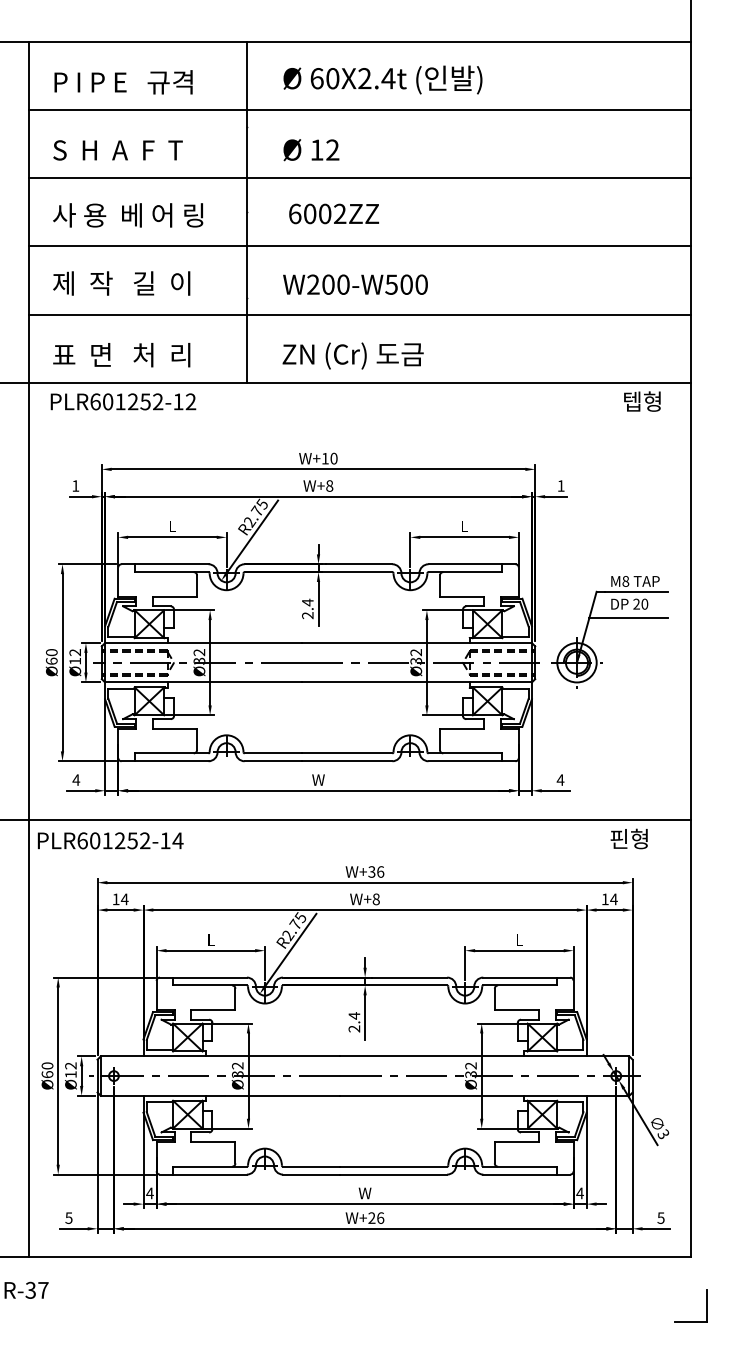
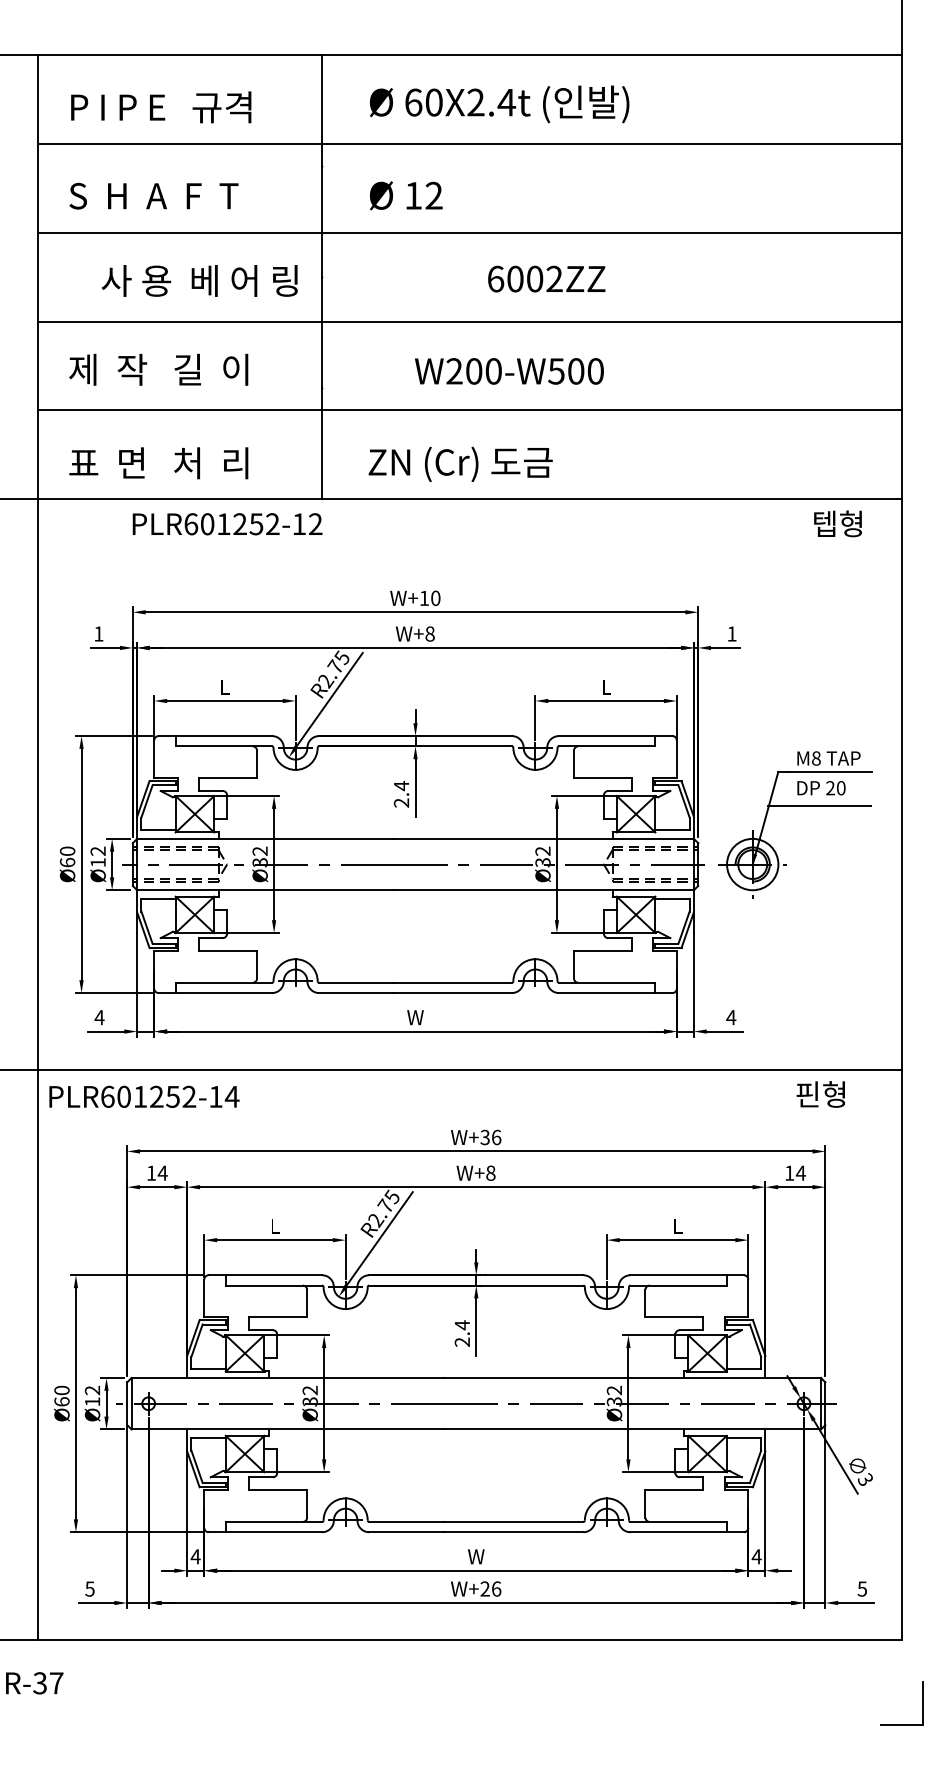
text: (333, 213) -> (545, 278), moved
text: (128, 215) -> (200, 281), moved
text: (355, 284) -> (509, 371), moved
text: (123, 401) -> (227, 523), moved

